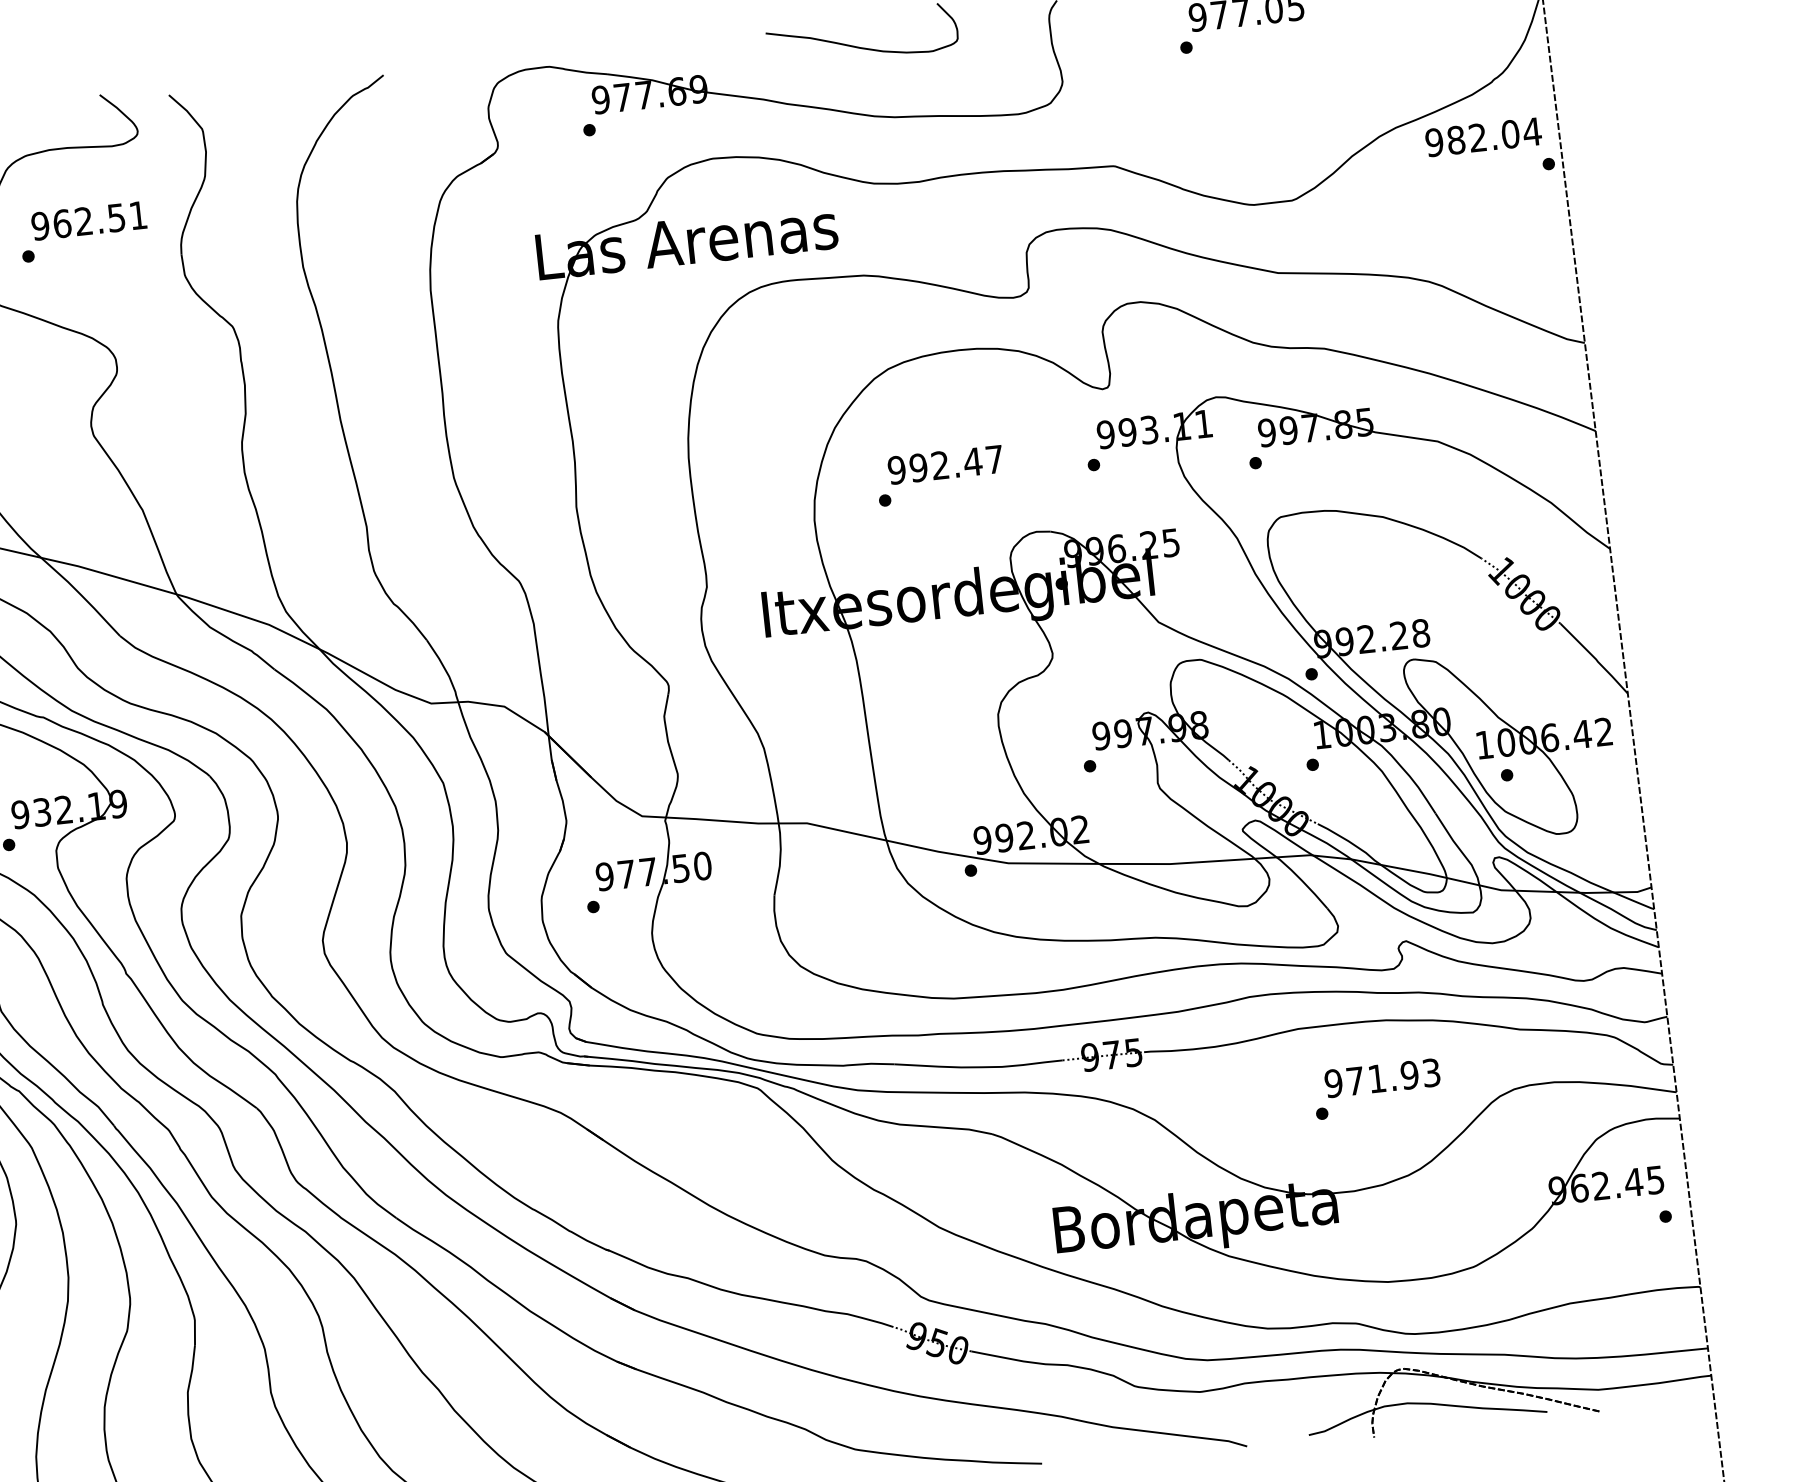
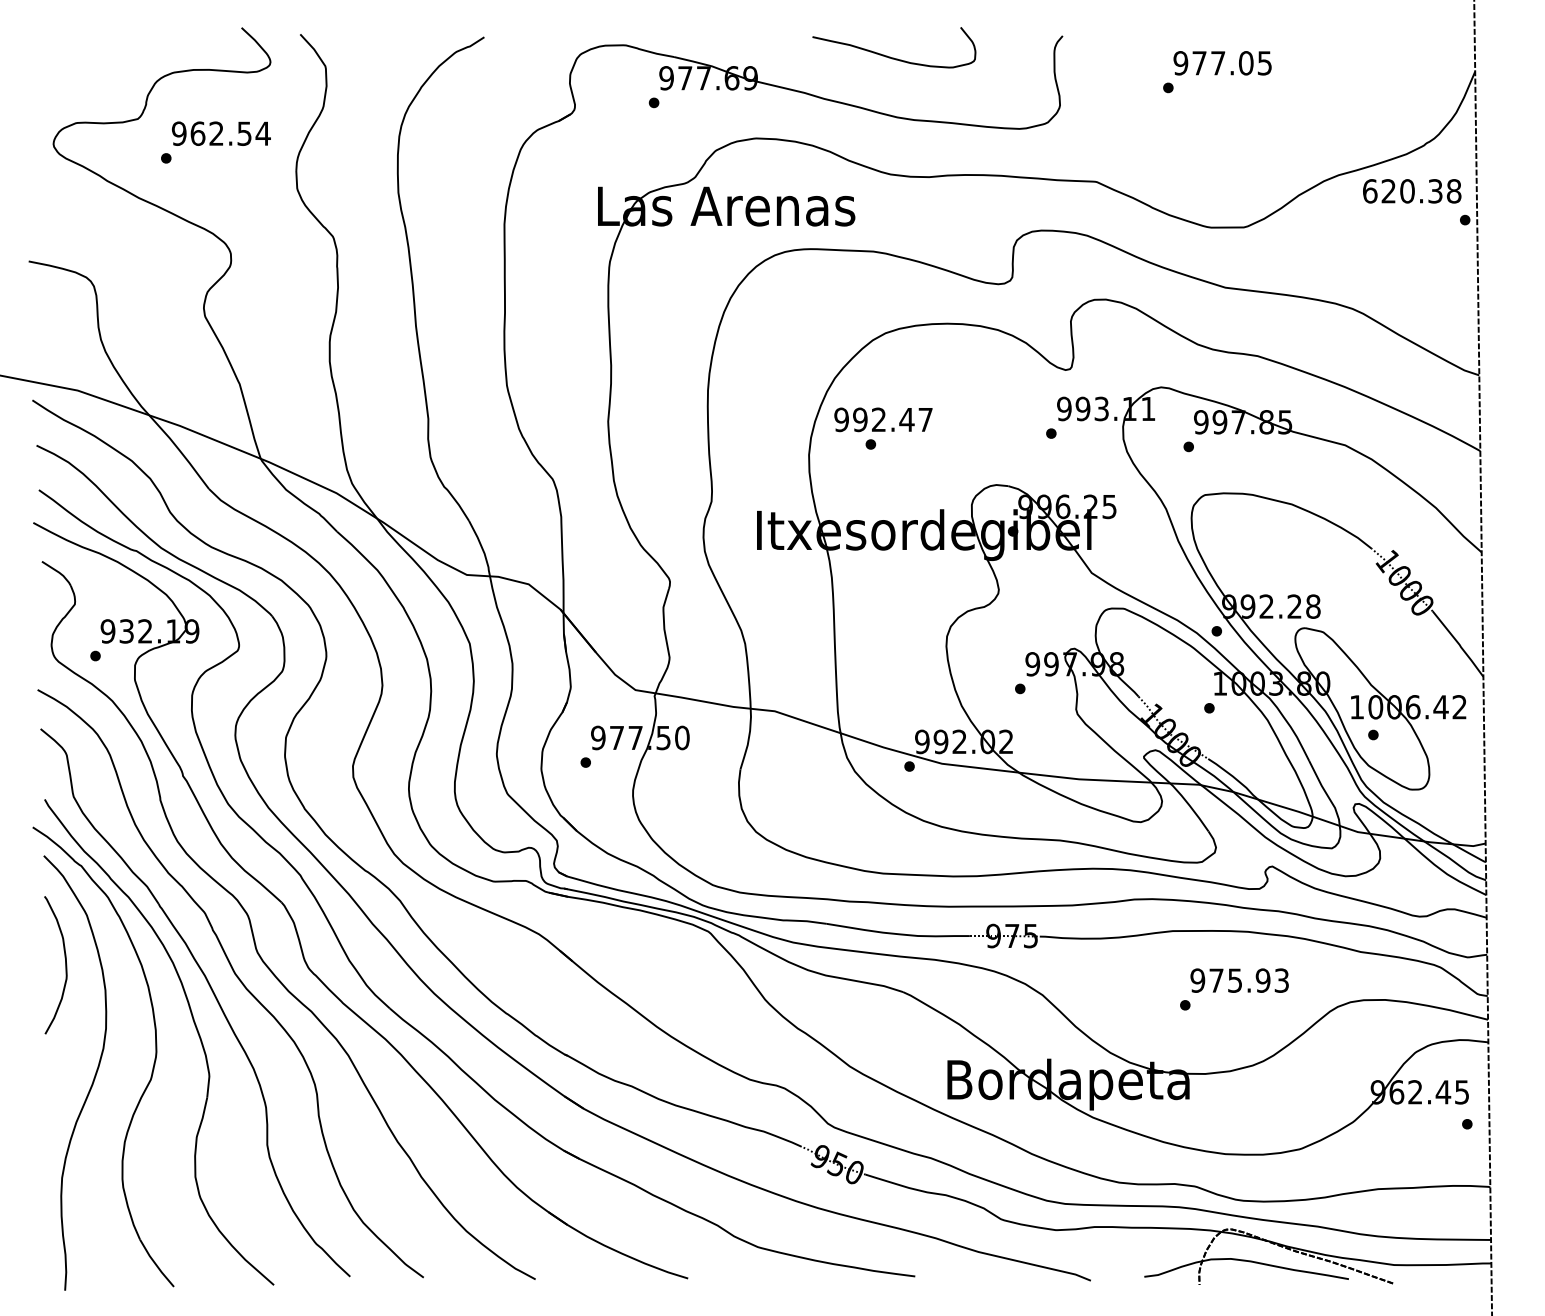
text: (1482, 137) -> (1411, 191), 982.04 -> 620.38
text: (137, 215) -> (262, 133), 962.51 -> 962.54
text: (945, 464) -> (883, 419), moved
text: (1376, 1078) -> (1234, 980), 971.93 -> 975.93

